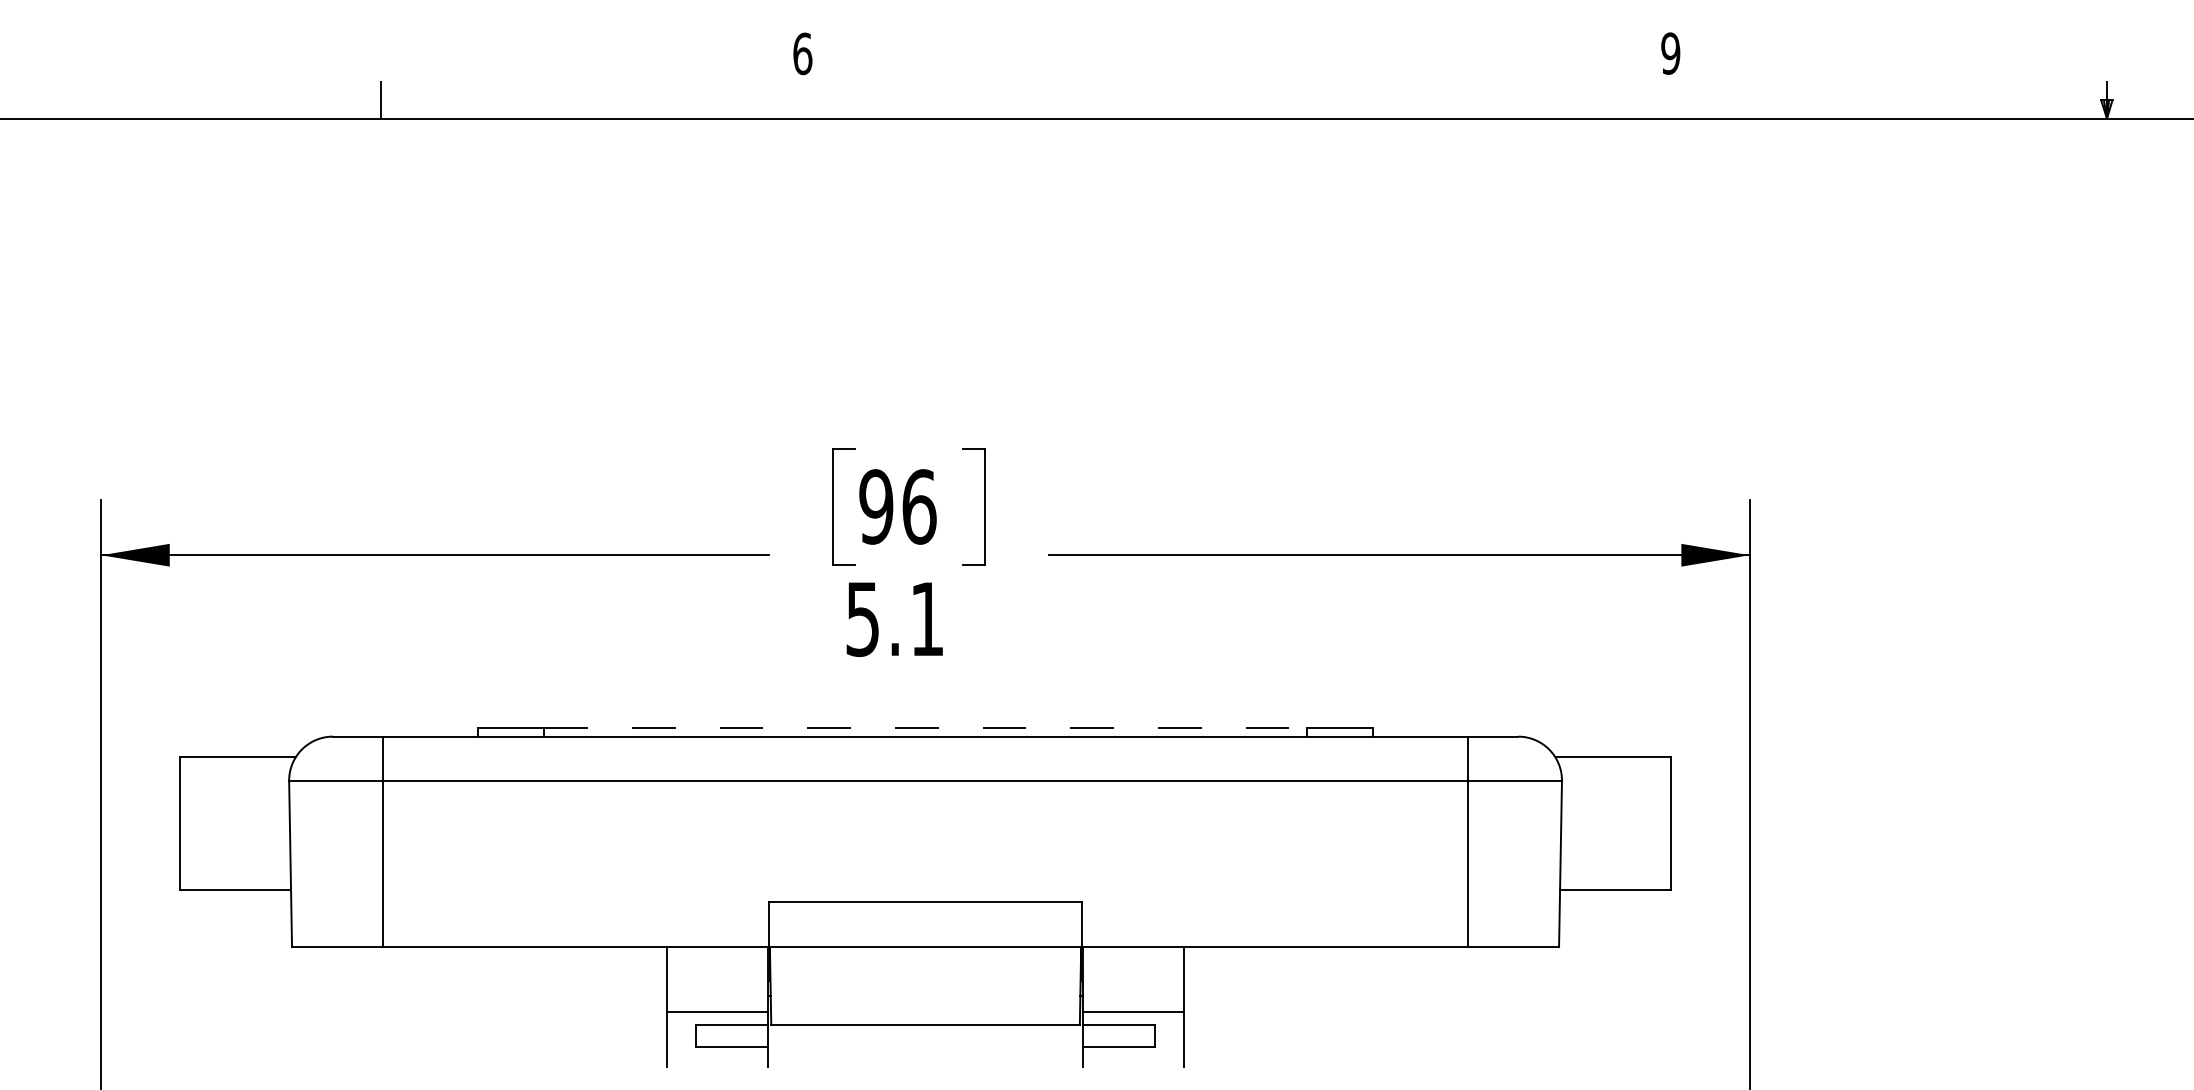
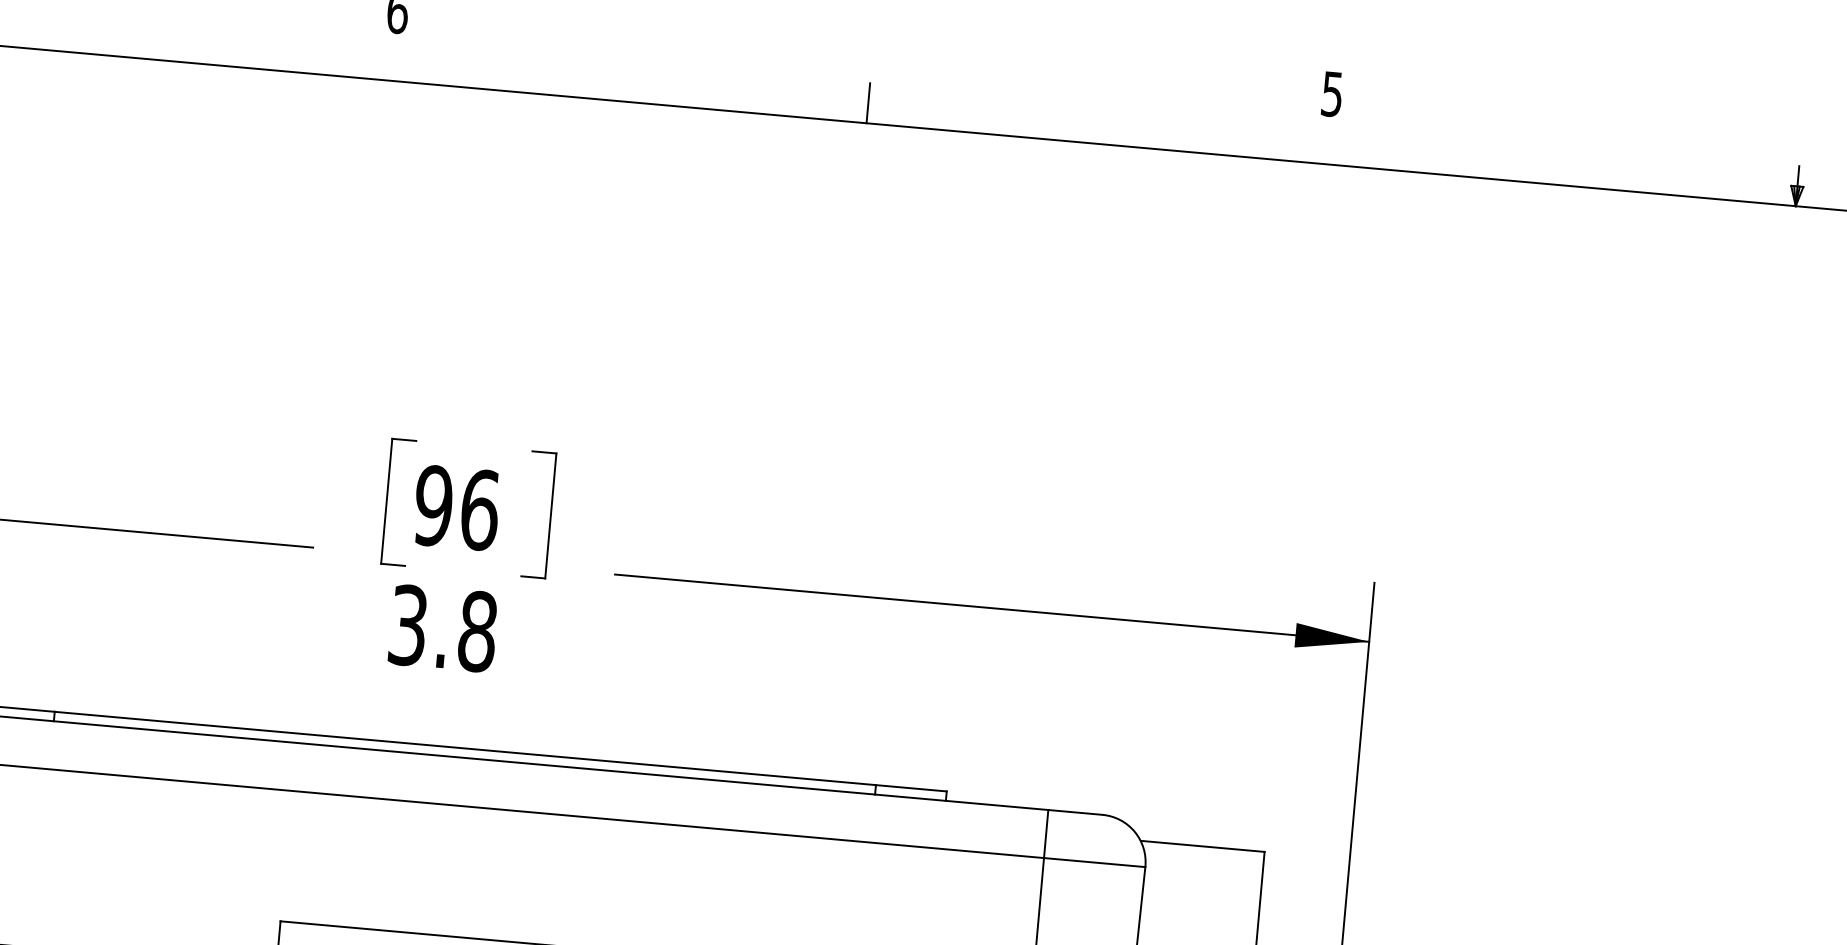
text: (1670, 53) -> (1332, 94), 9 -> 5
line: (1243, 99) -> (867, 102), added
text: (895, 619) -> (443, 628), 5.1 -> 3.8
line: (926, 727) -> (466, 748), dashed -> solid

